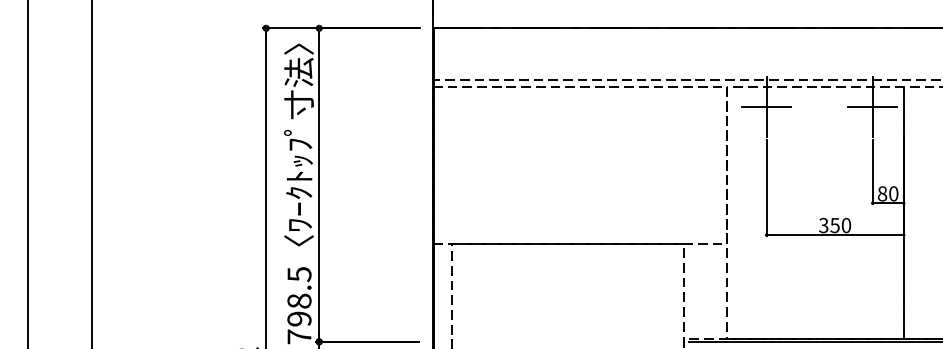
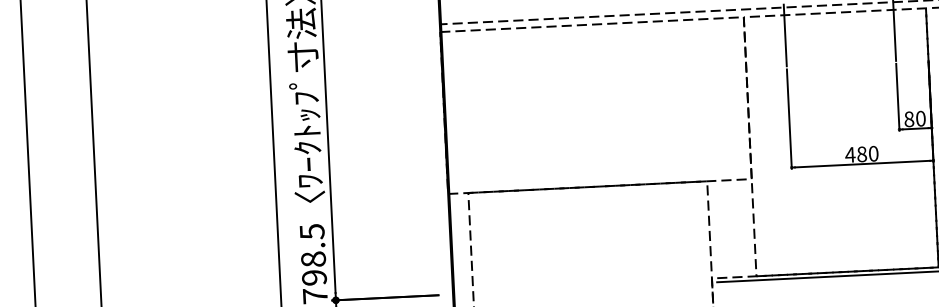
line: (766, 106) -> (785, 35), removed
line: (872, 106) -> (894, 29), removed
text: (828, 225) -> (855, 154), 350 -> 480

